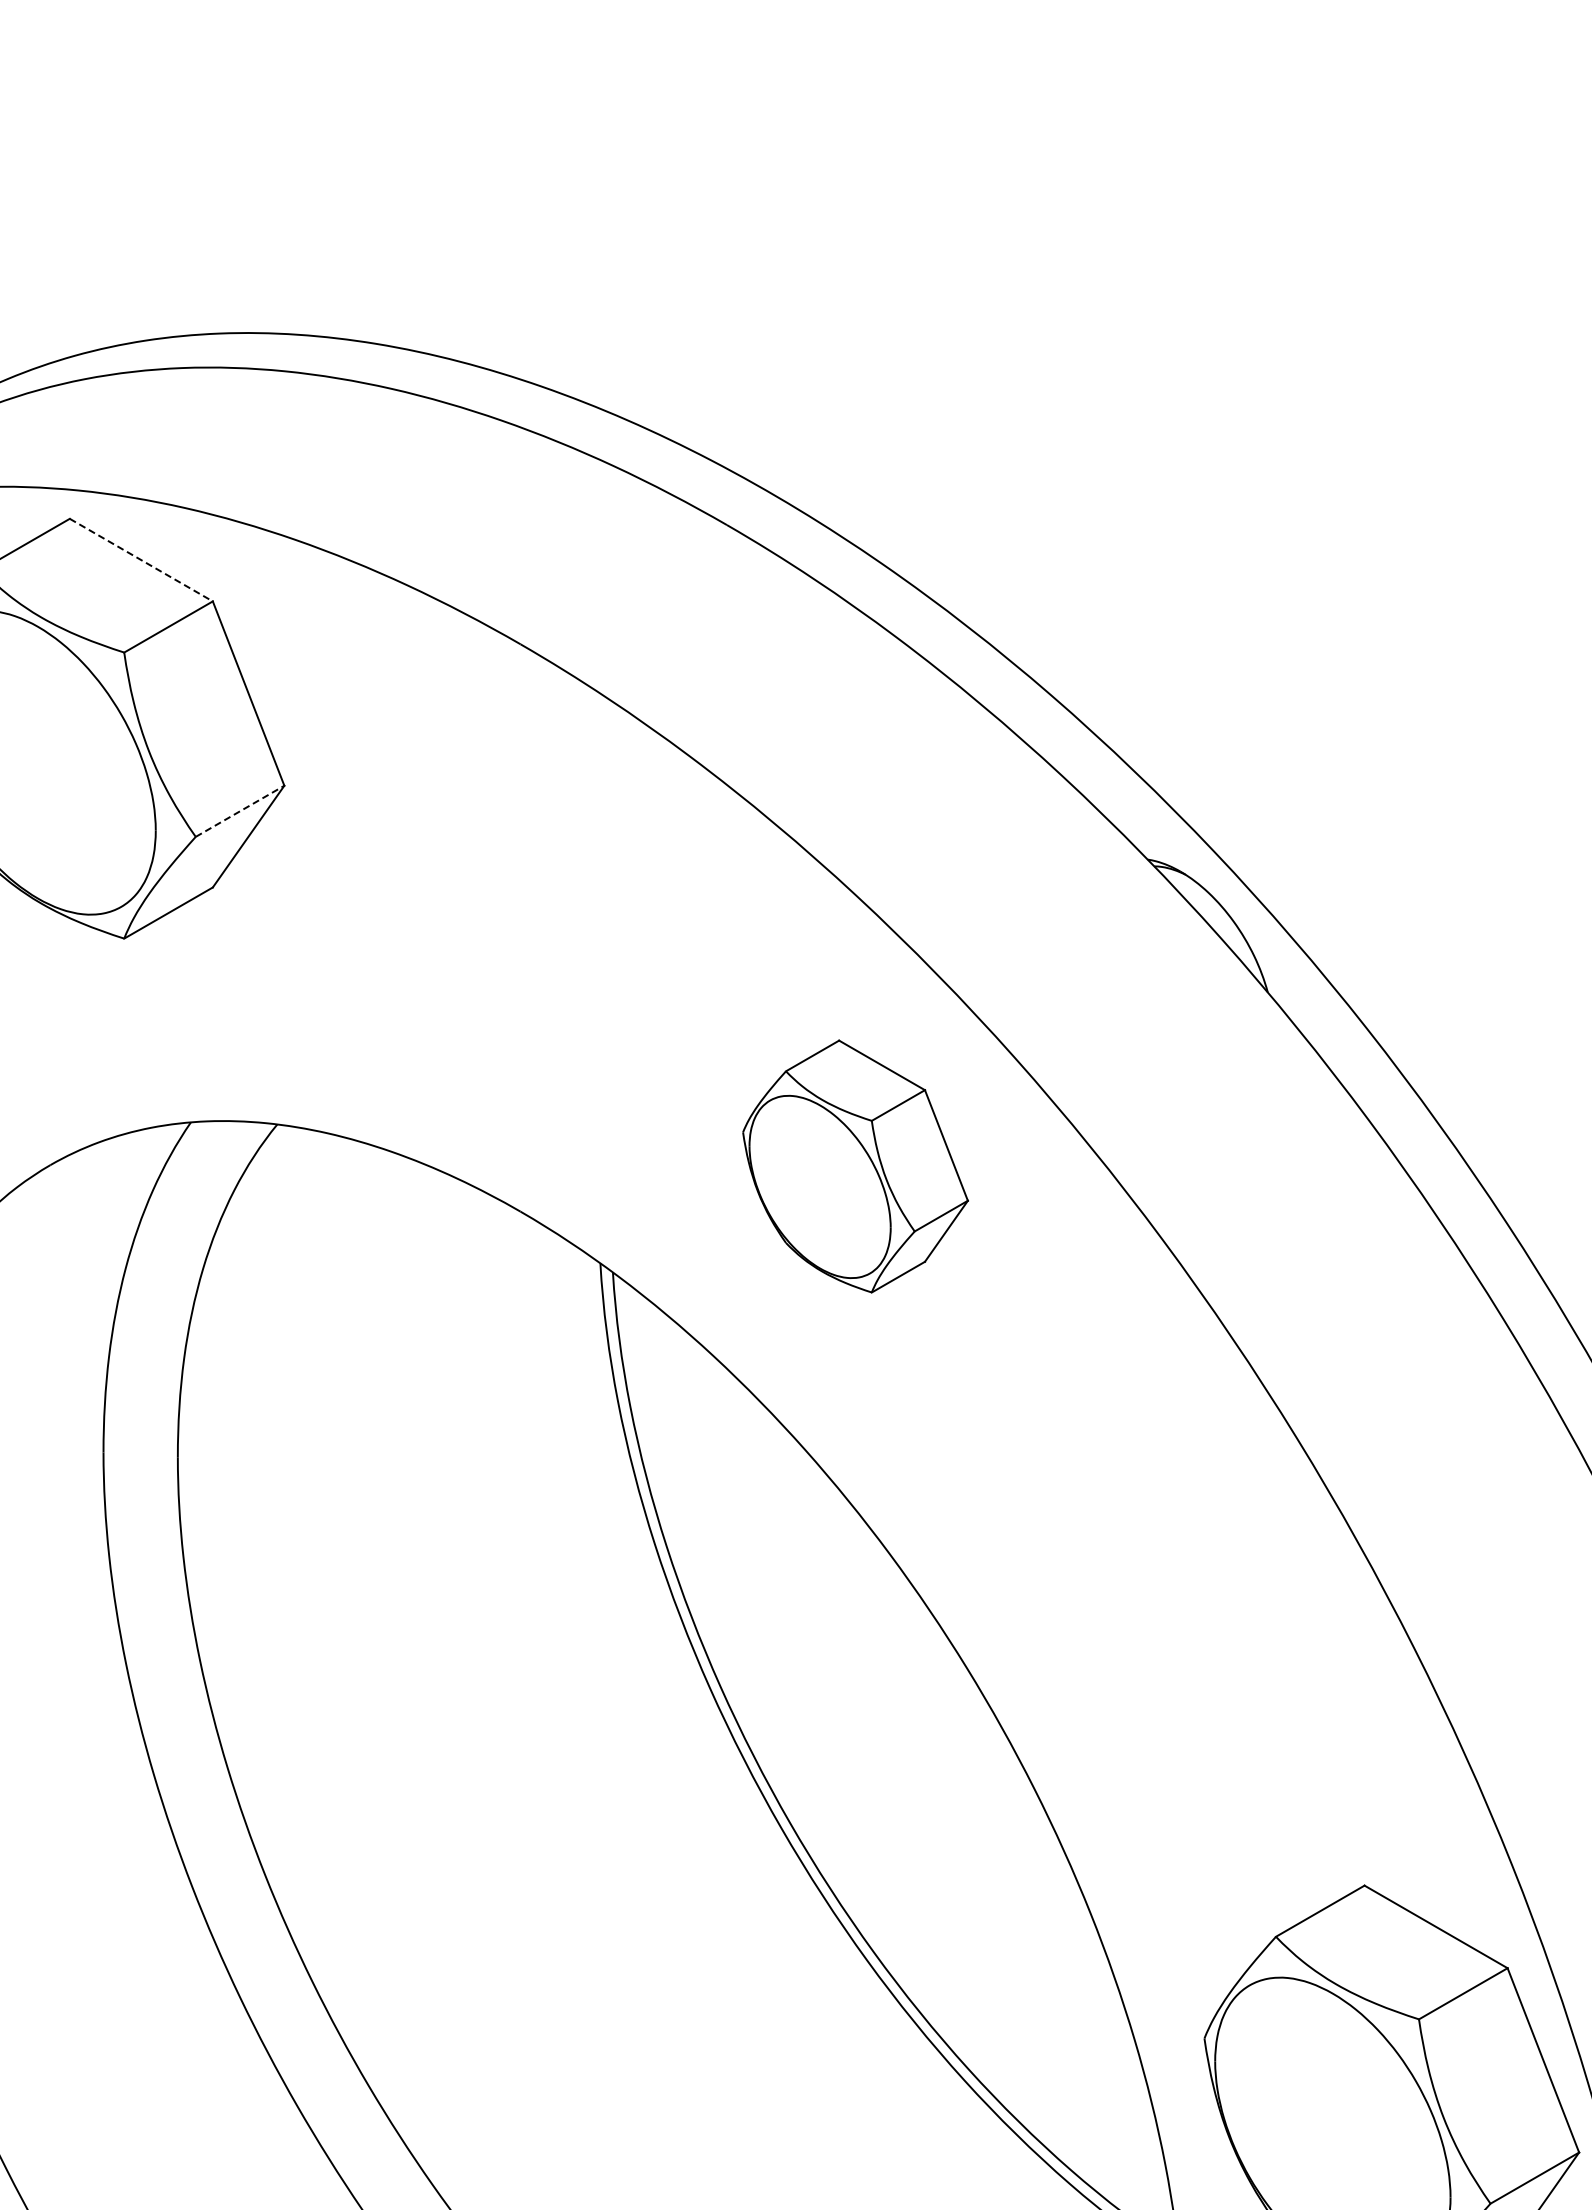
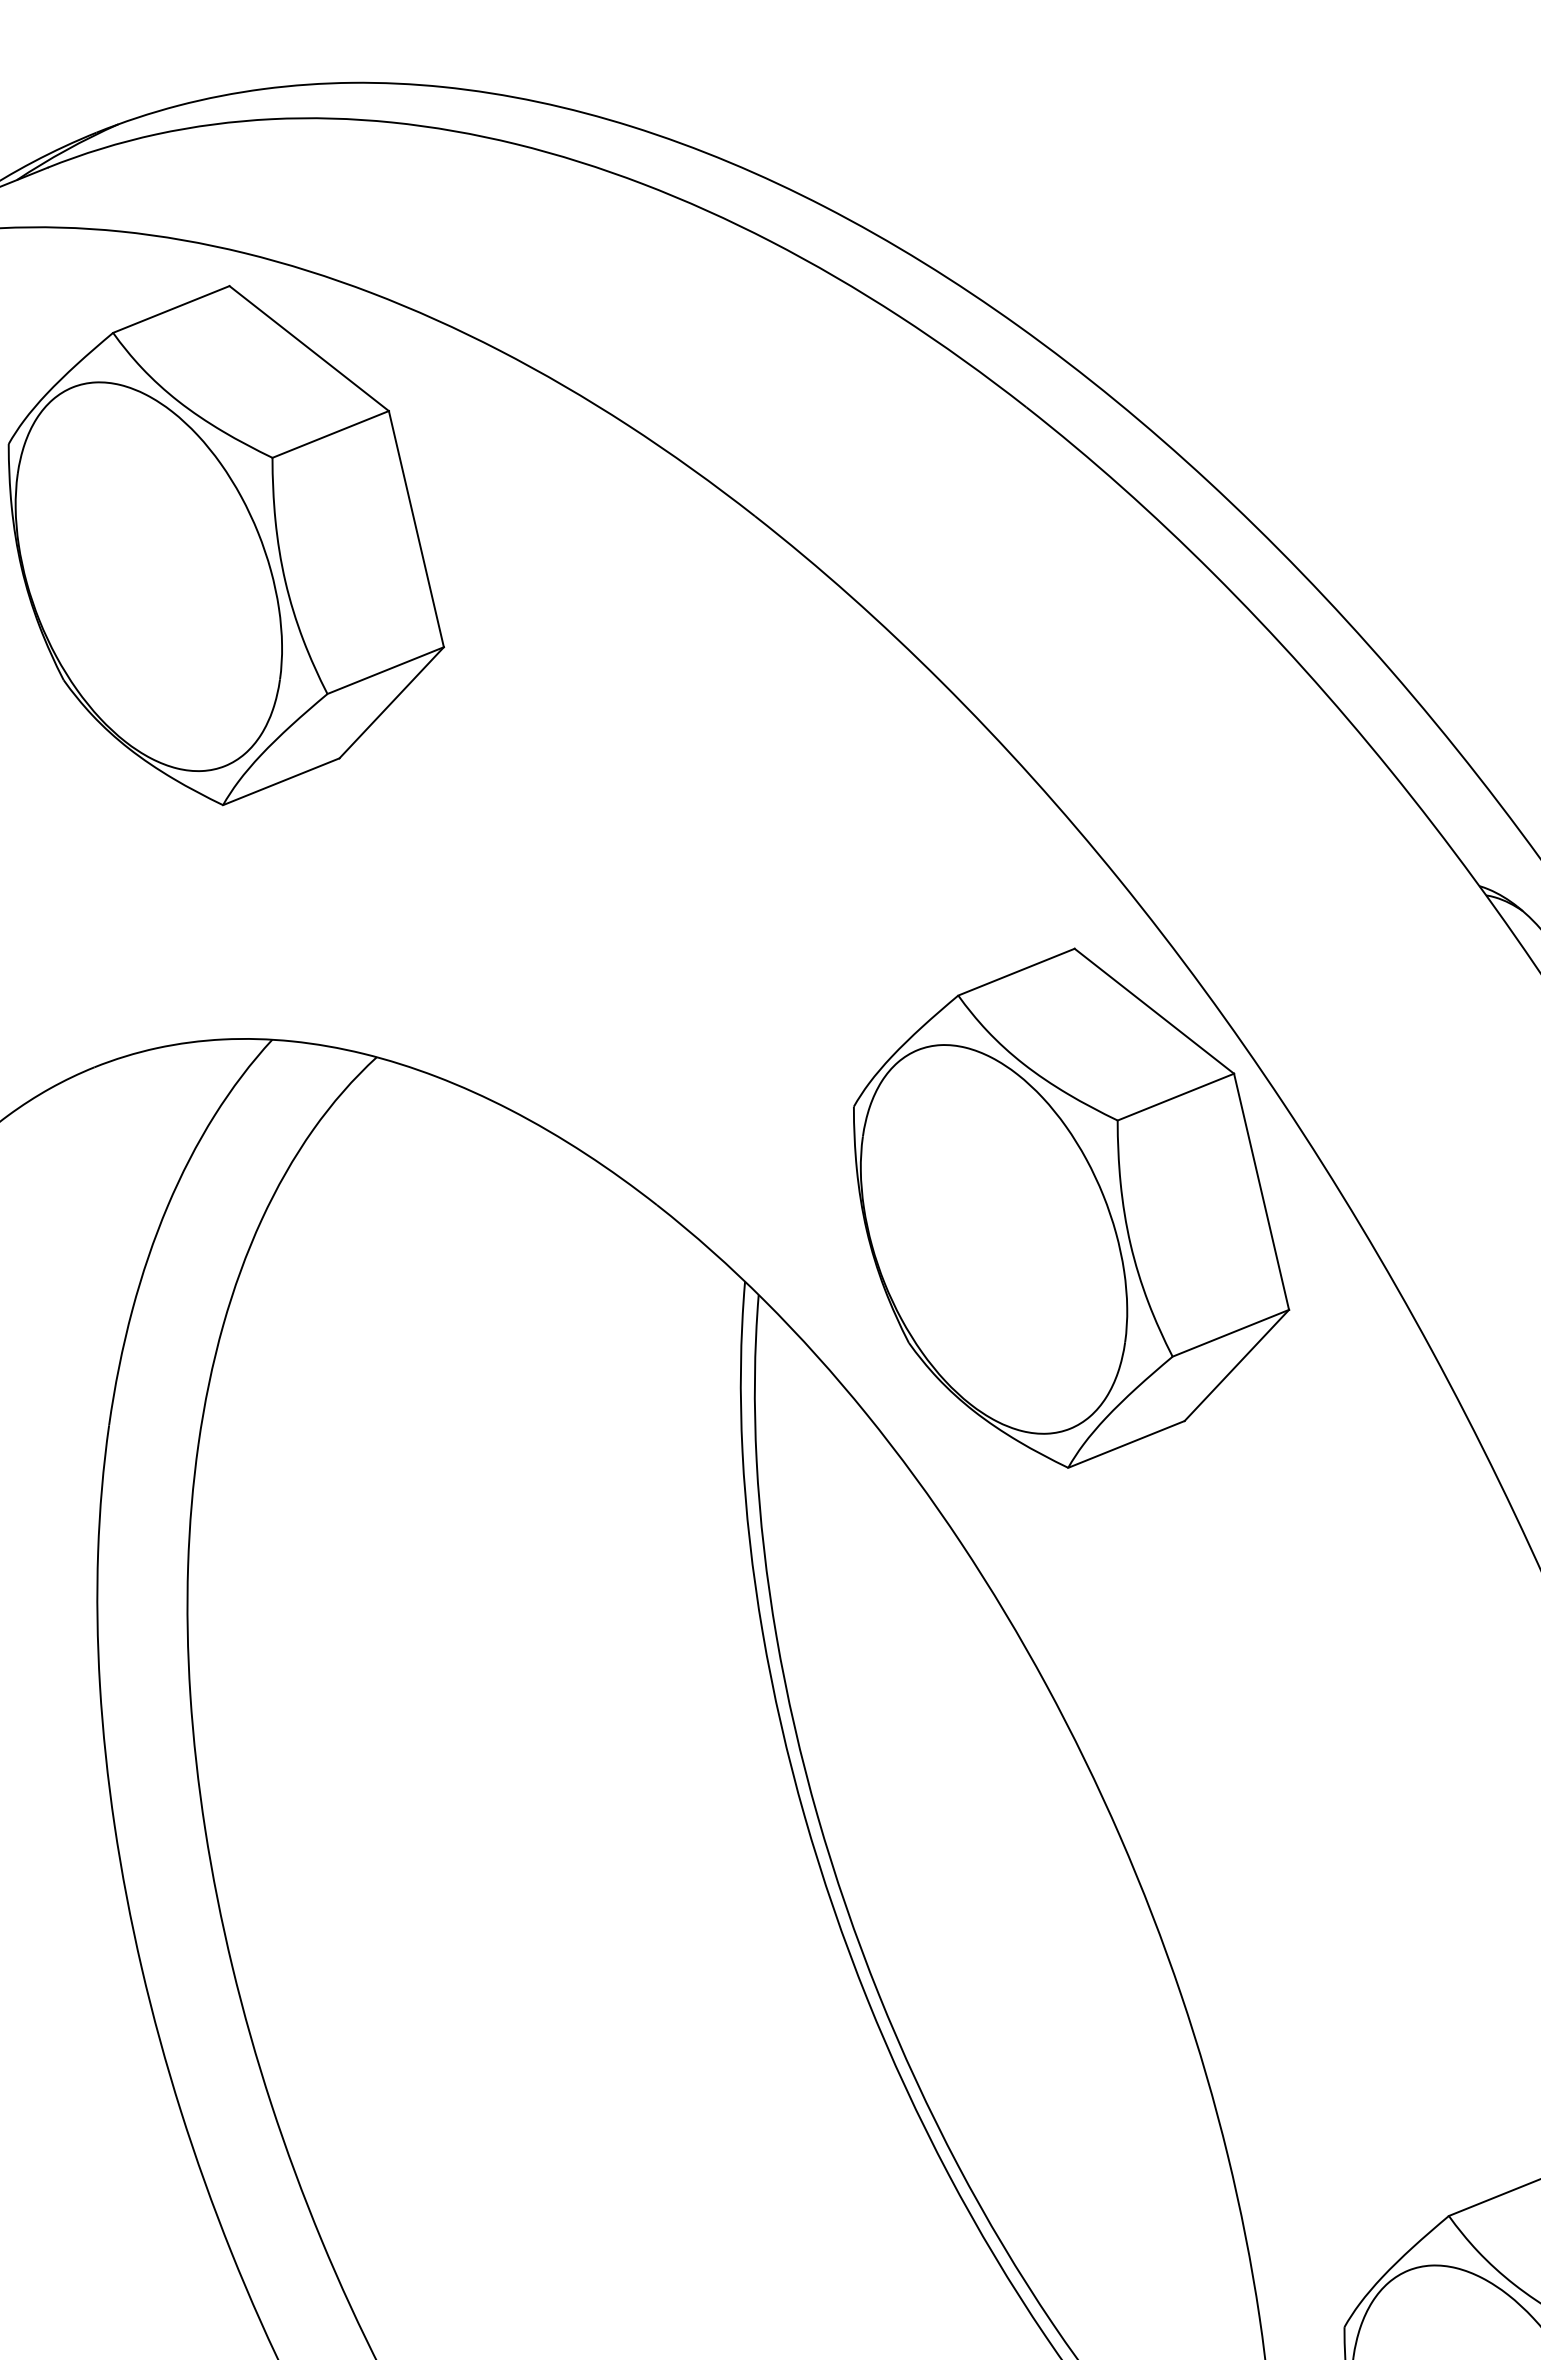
line: (141, 560) -> (309, 349), dashed -> solid
line: (240, 811) -> (386, 670), dashed -> solid
part: (855, 1166) -> (1071, 1208), size x1.67

